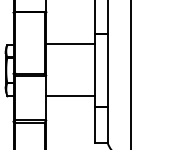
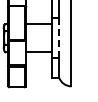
line: (108, 71) -> (59, 38), solid -> dashed

